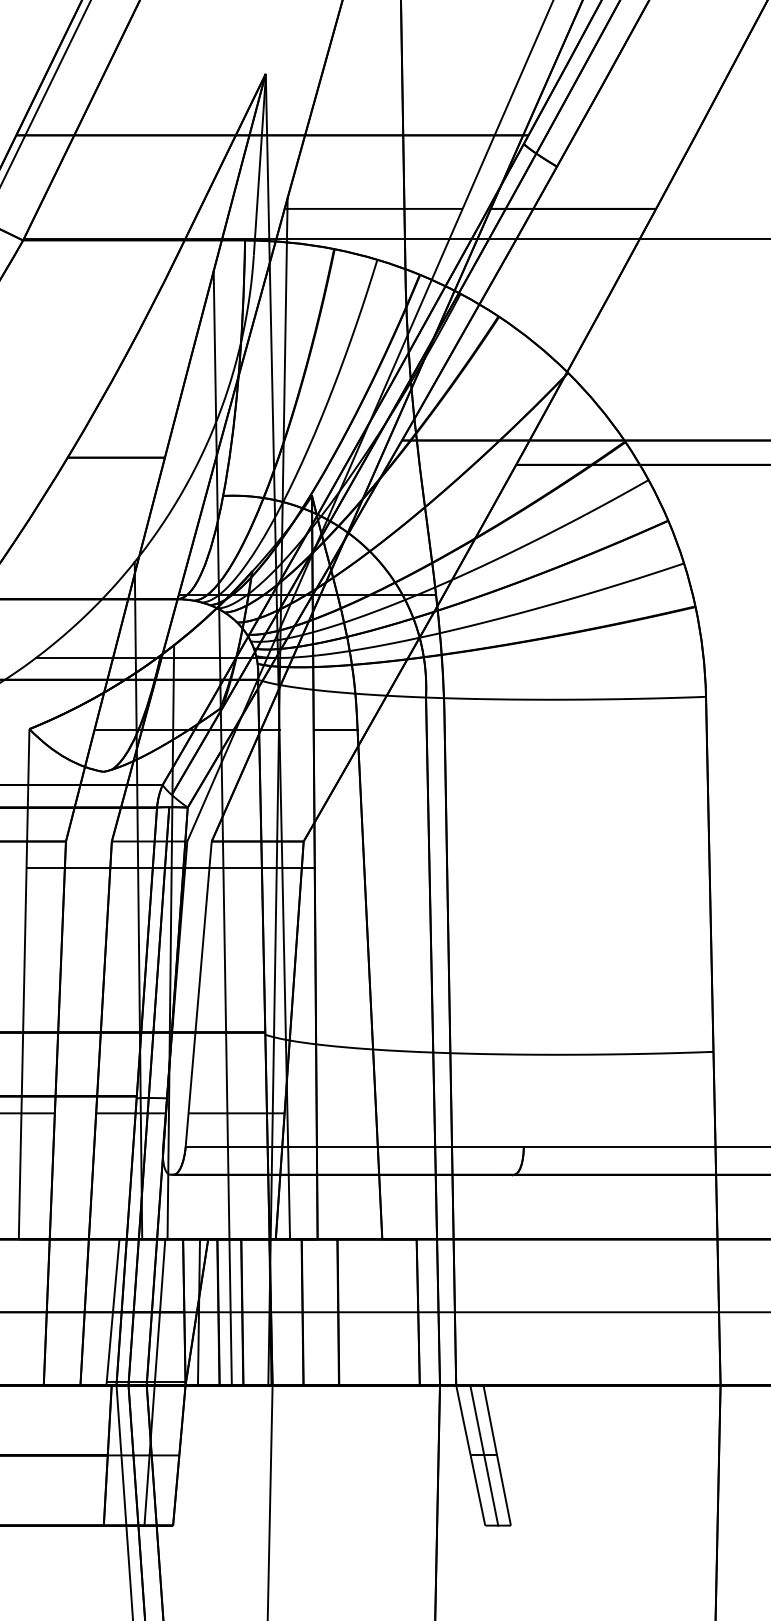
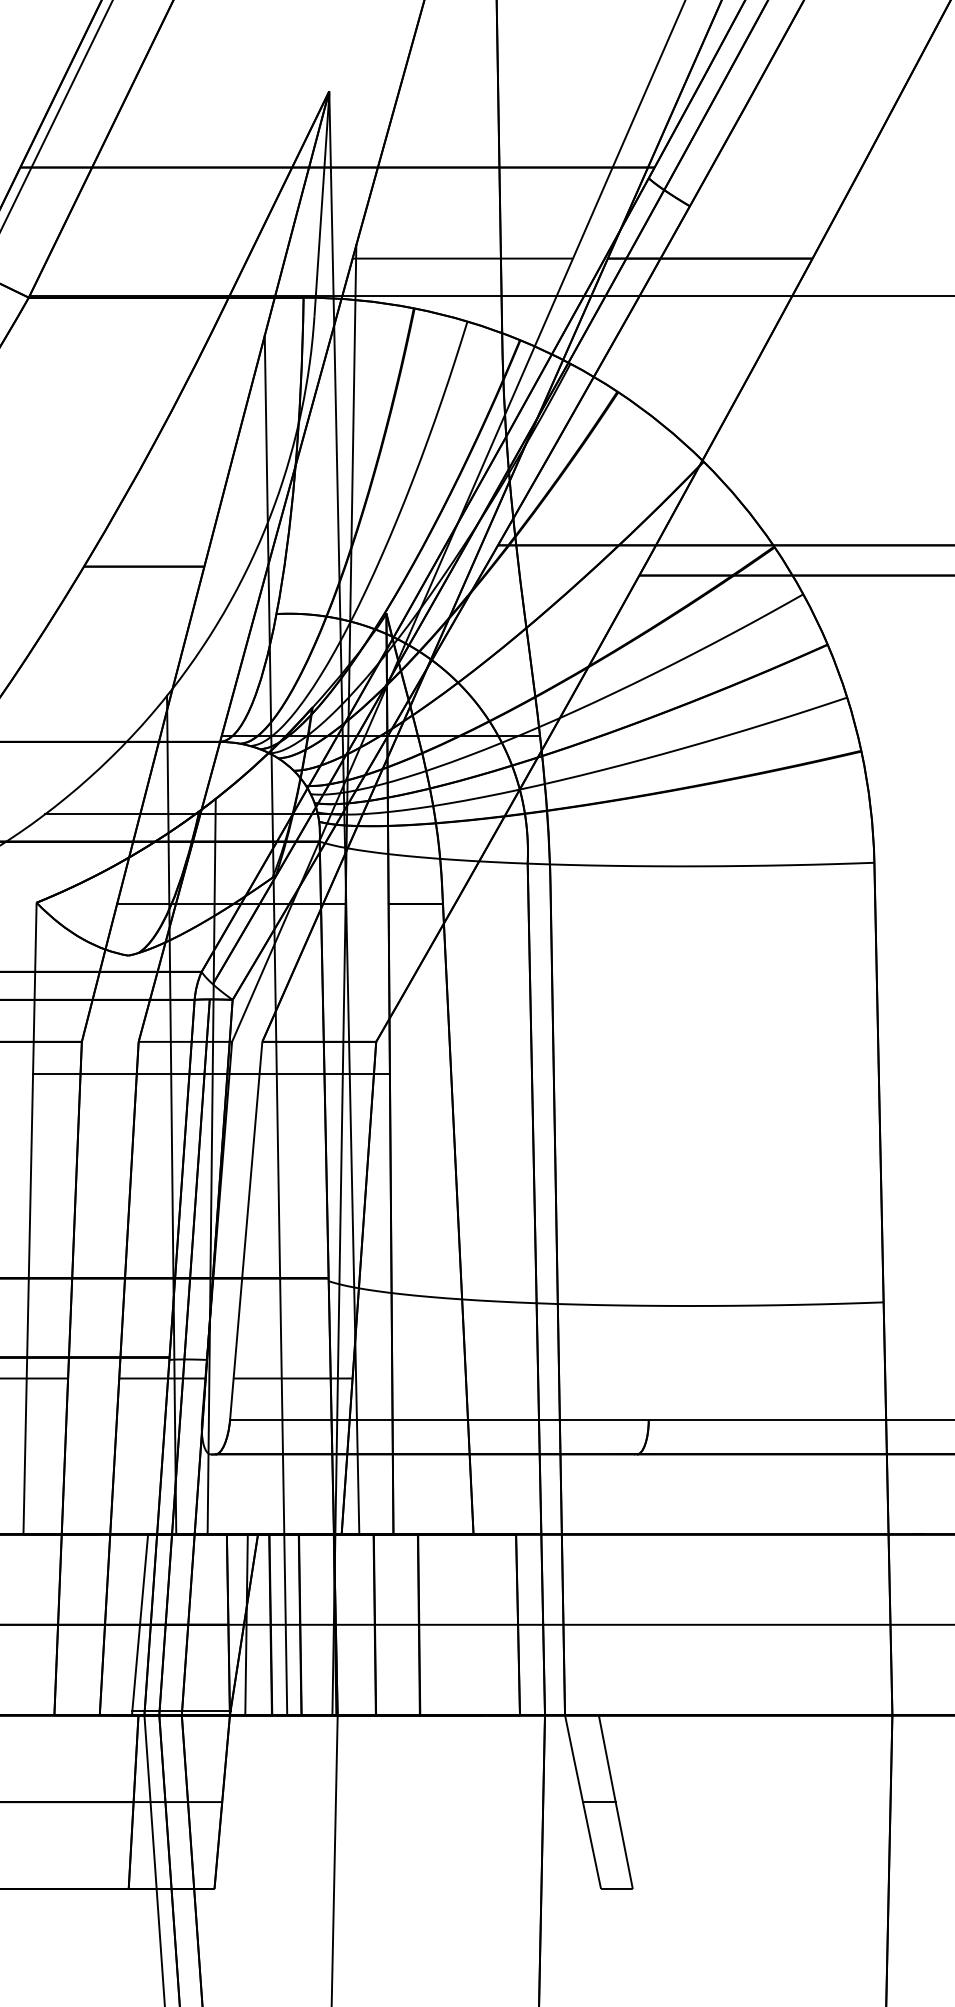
line: (154, 1382) -> (191, 1711), removed
line: (484, 1454) -> (599, 1801), removed

